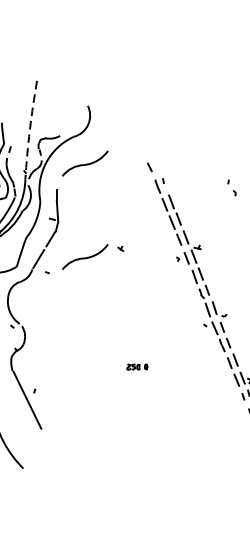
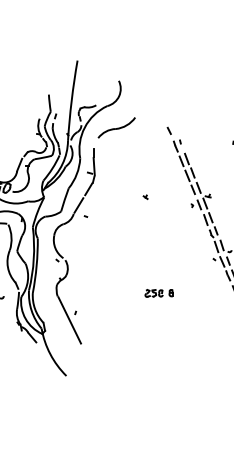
arc: (29, 130) -> (71, 100), dashed -> solid
part: (84, 256) -> (116, 203), removed
part: (136, 367) -> (158, 293), size x1.67

